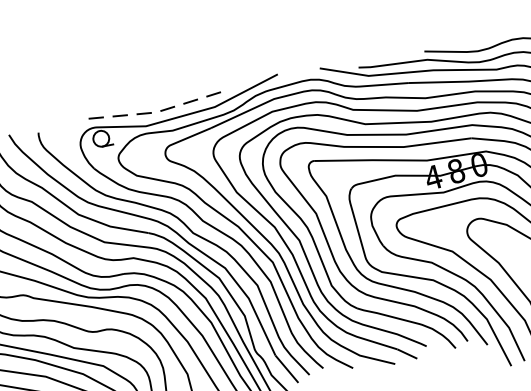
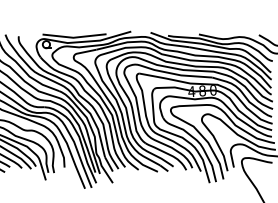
line: (158, 111) -> (74, 37), dashed -> solid

